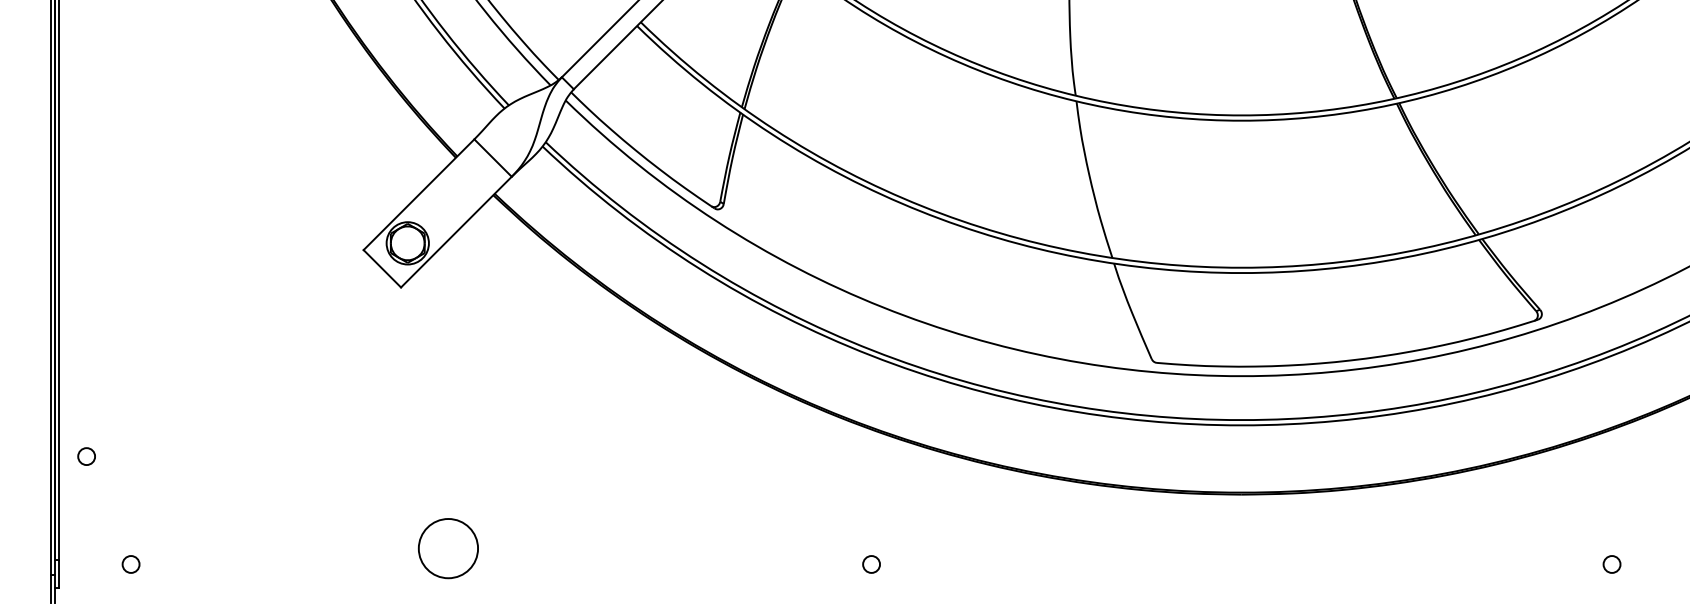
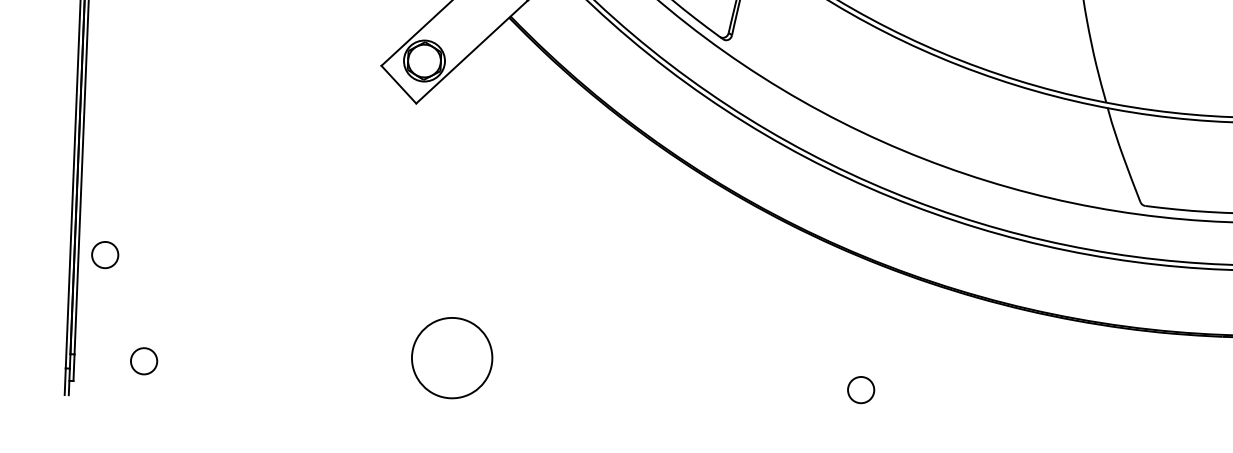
circle: (86, 456) -> (105, 254), size x1.6
circle: (447, 548) -> (451, 358), size x1.4
circle: (130, 564) -> (143, 361), size x1.6
circle: (871, 564) -> (861, 390), size x1.6

